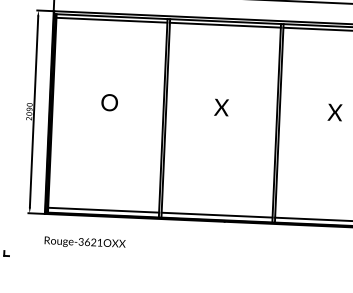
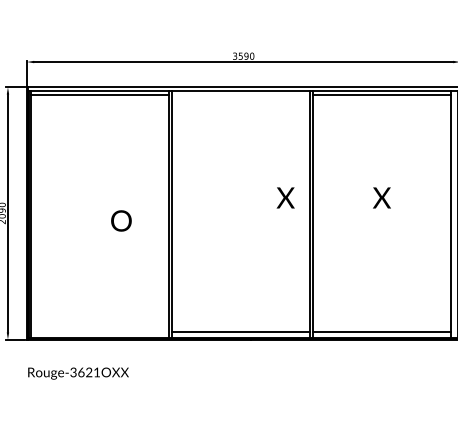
line: (225, 25) -> (240, 95), removed
text: (109, 102) -> (121, 220), moved
text: (221, 107) -> (285, 197), moved
line: (103, 209) -> (99, 331), removed

